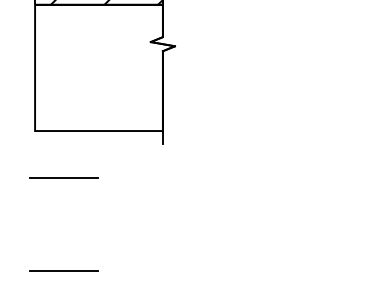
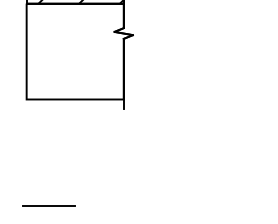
line: (63, 177) -> (48, 134), removed

